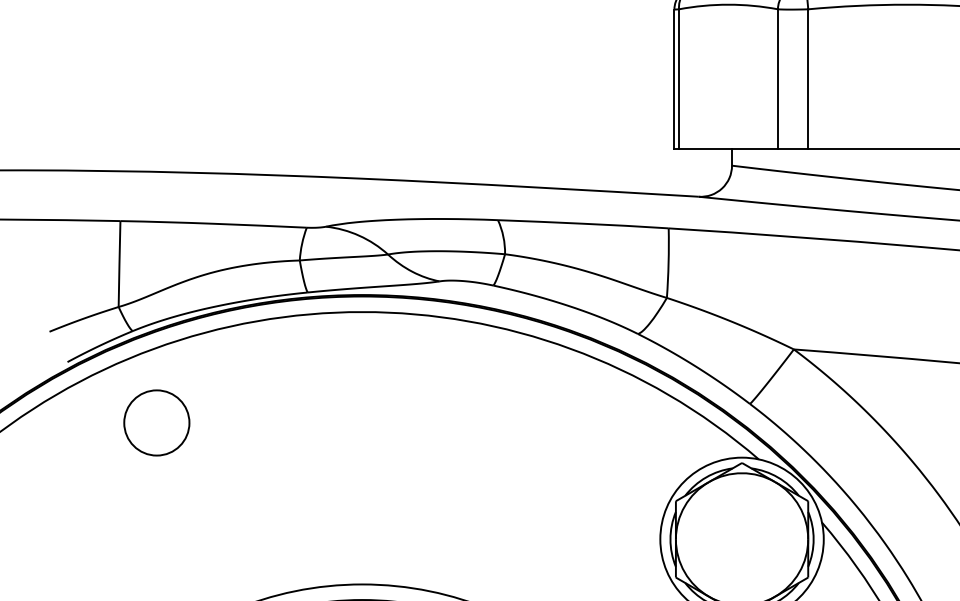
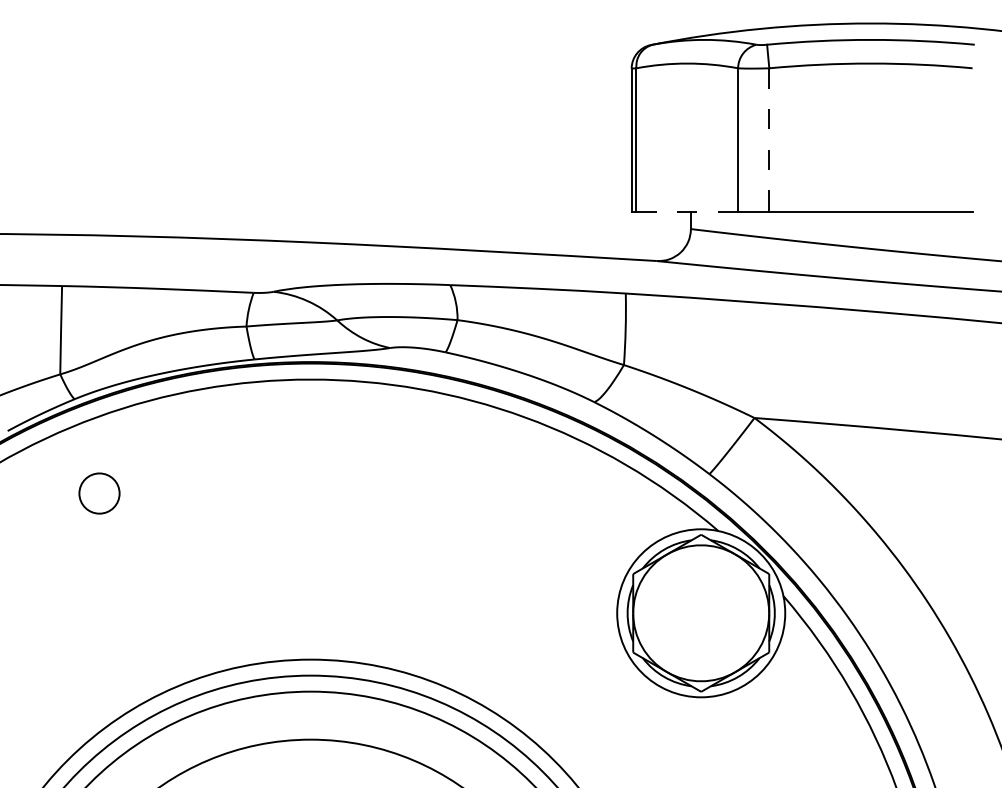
line: (808, 78) -> (769, 139), solid -> dashed
line: (728, 148) -> (687, 211), solid -> dashed
circle: (156, 422) -> (99, 493), size x0.6

